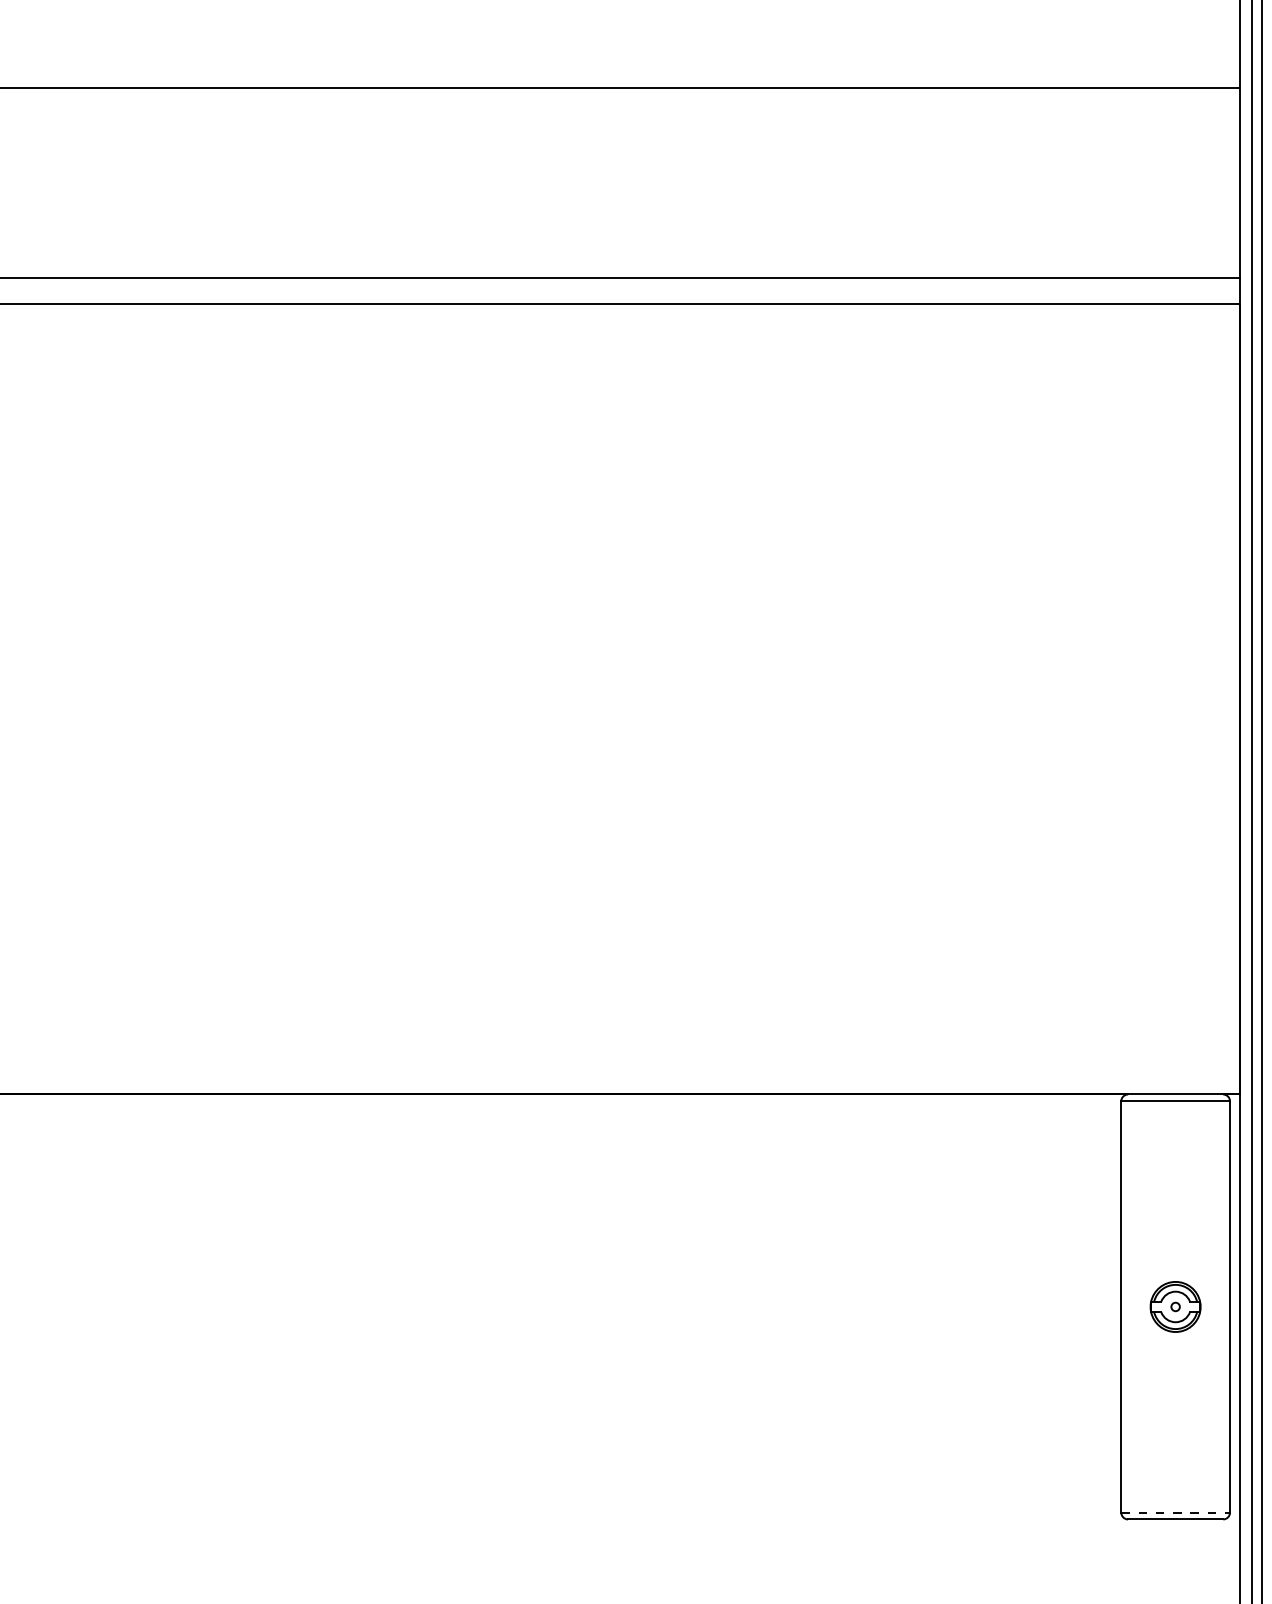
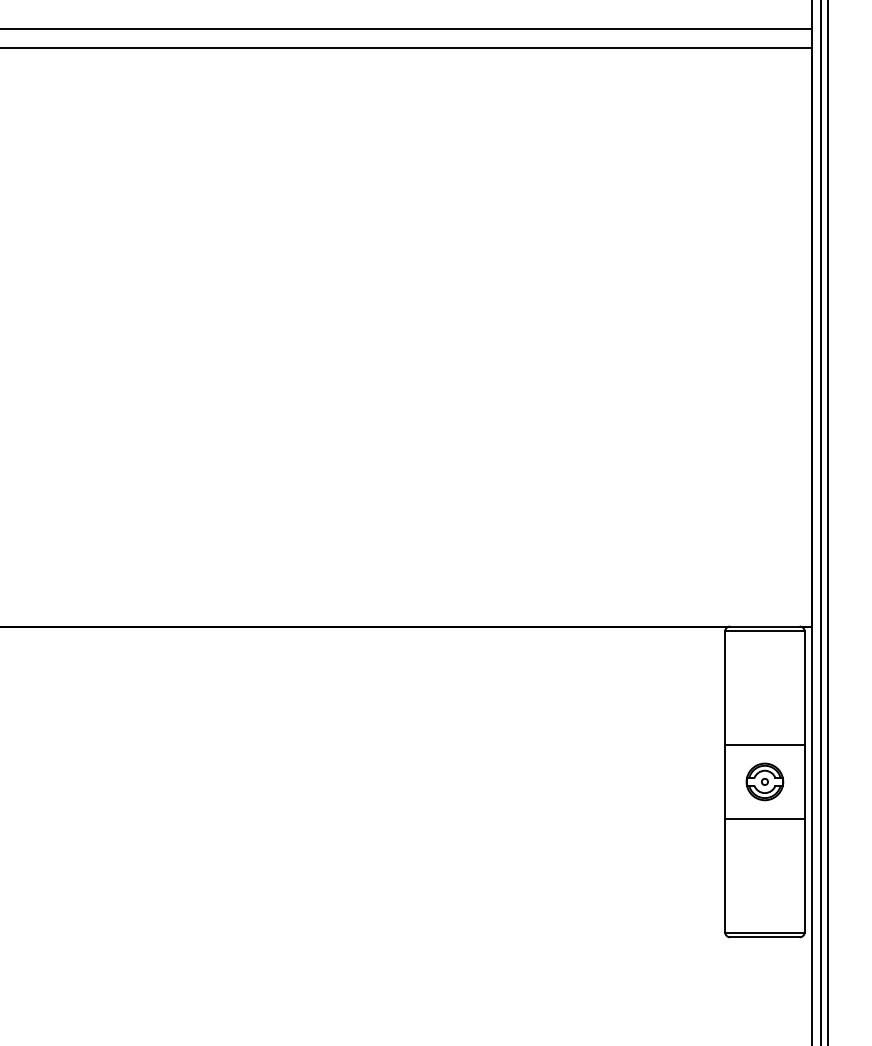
line: (1175, 1255) -> (764, 744), added
line: (1175, 1357) -> (764, 818), added
line: (1176, 1513) -> (765, 932), dashed -> solid

